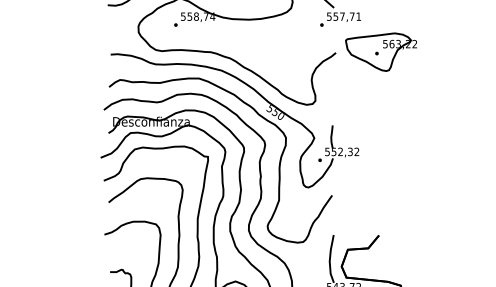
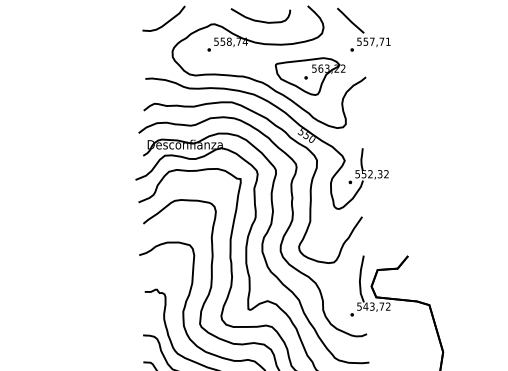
part: (381, 52) -> (310, 76), moved

